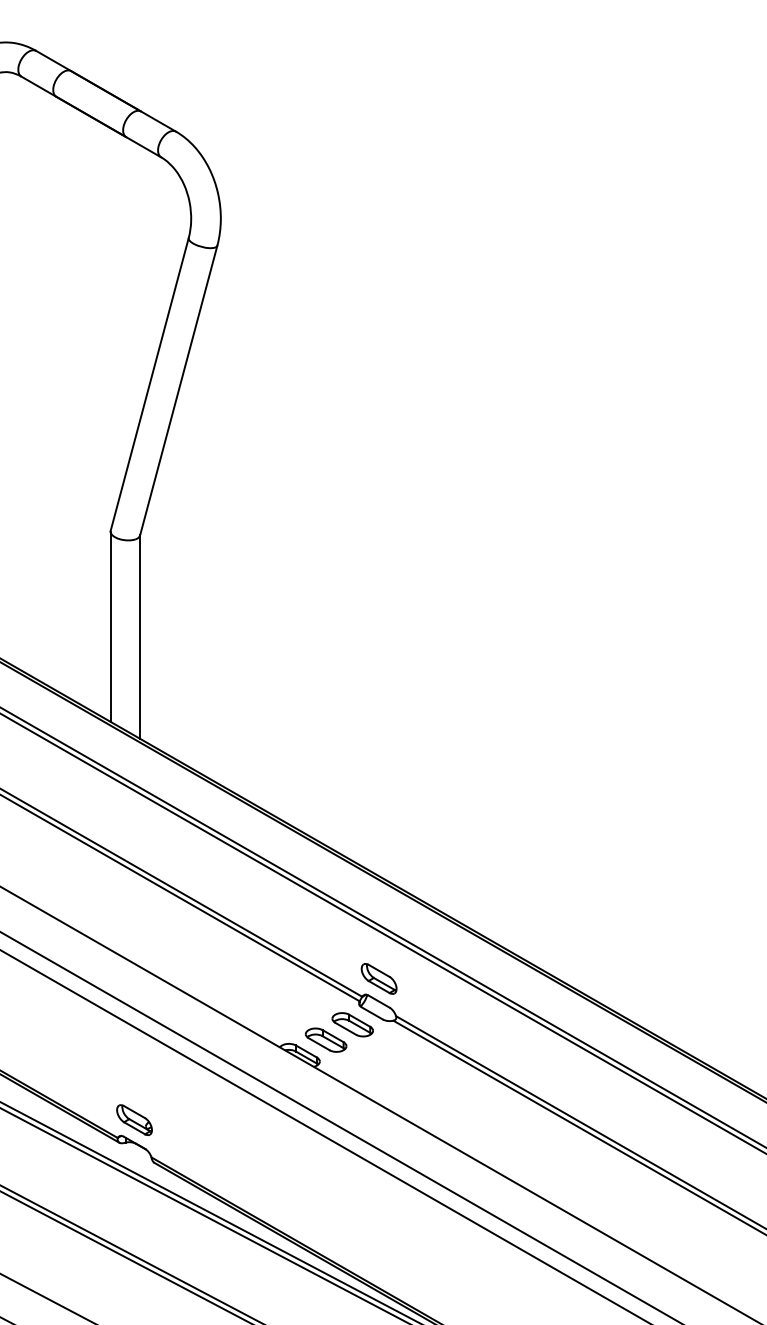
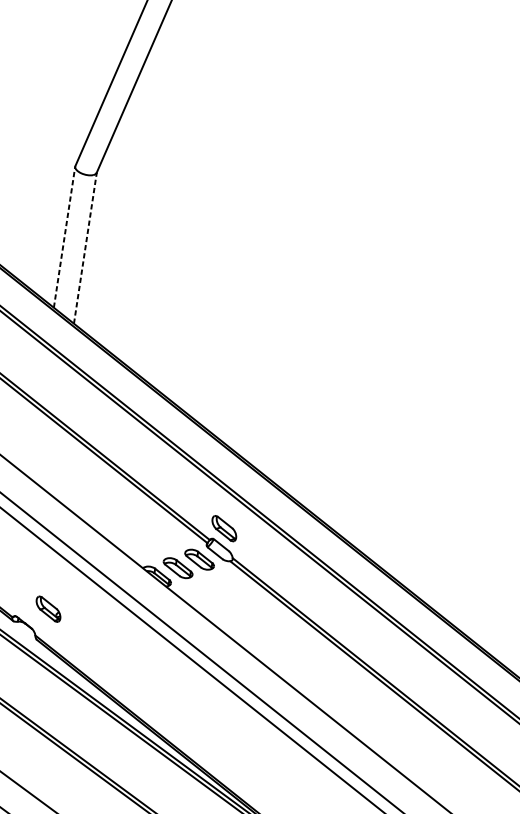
line: (110, 626) -> (64, 237), solid -> dashed
line: (140, 637) -> (85, 248), solid -> dashed
part: (134, 1119) -> (48, 608), moved

